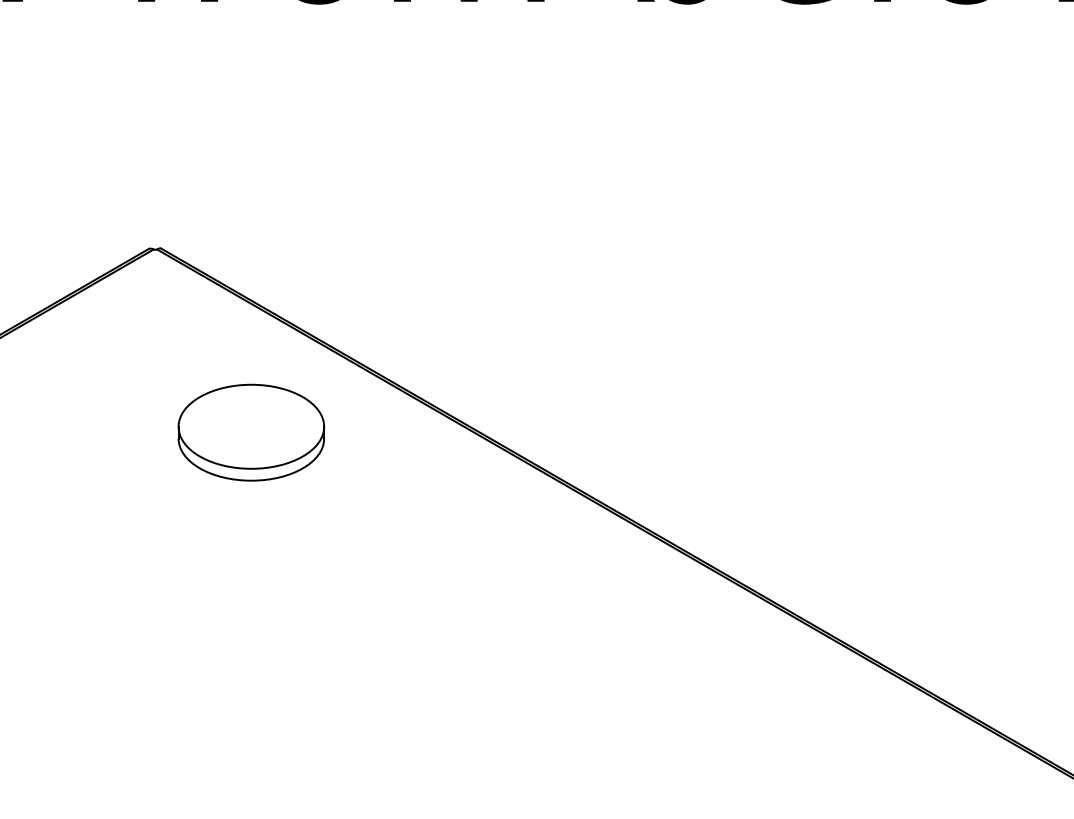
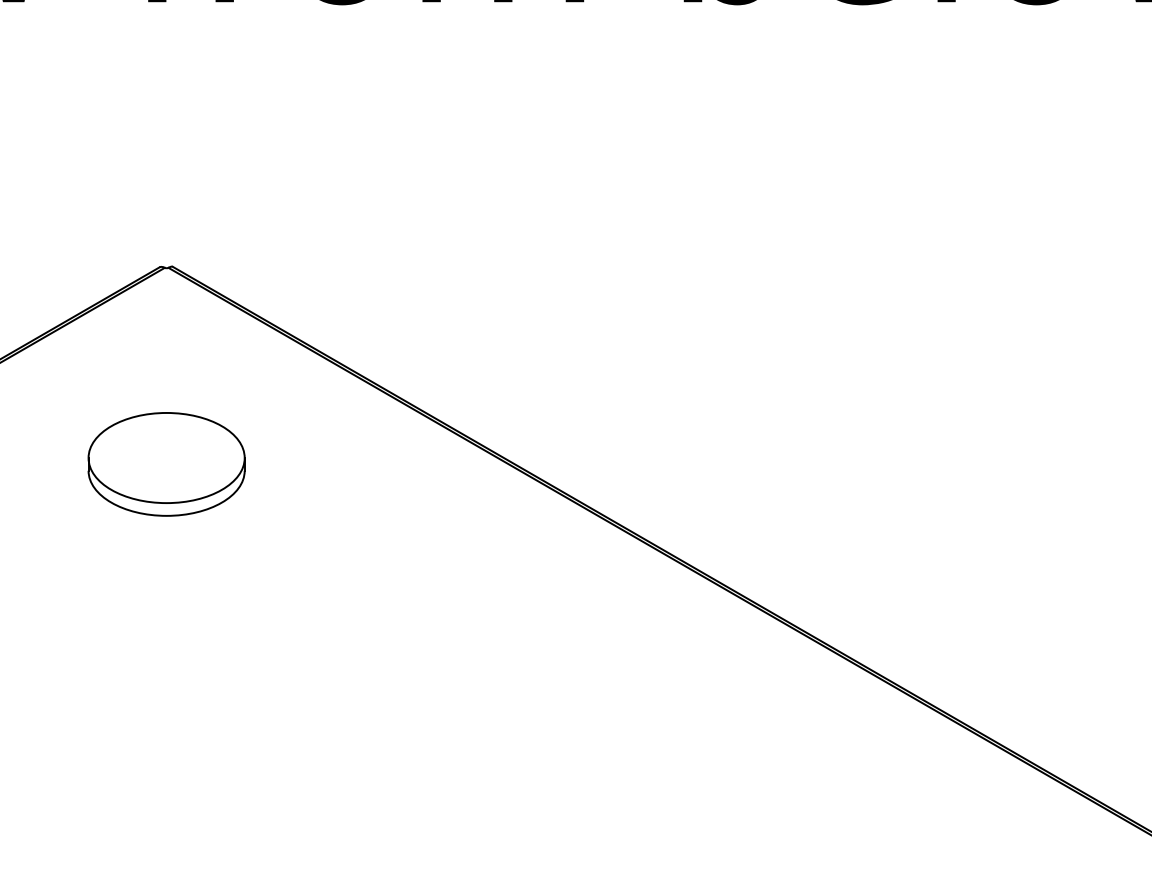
part: (251, 432) -> (166, 464), moved

